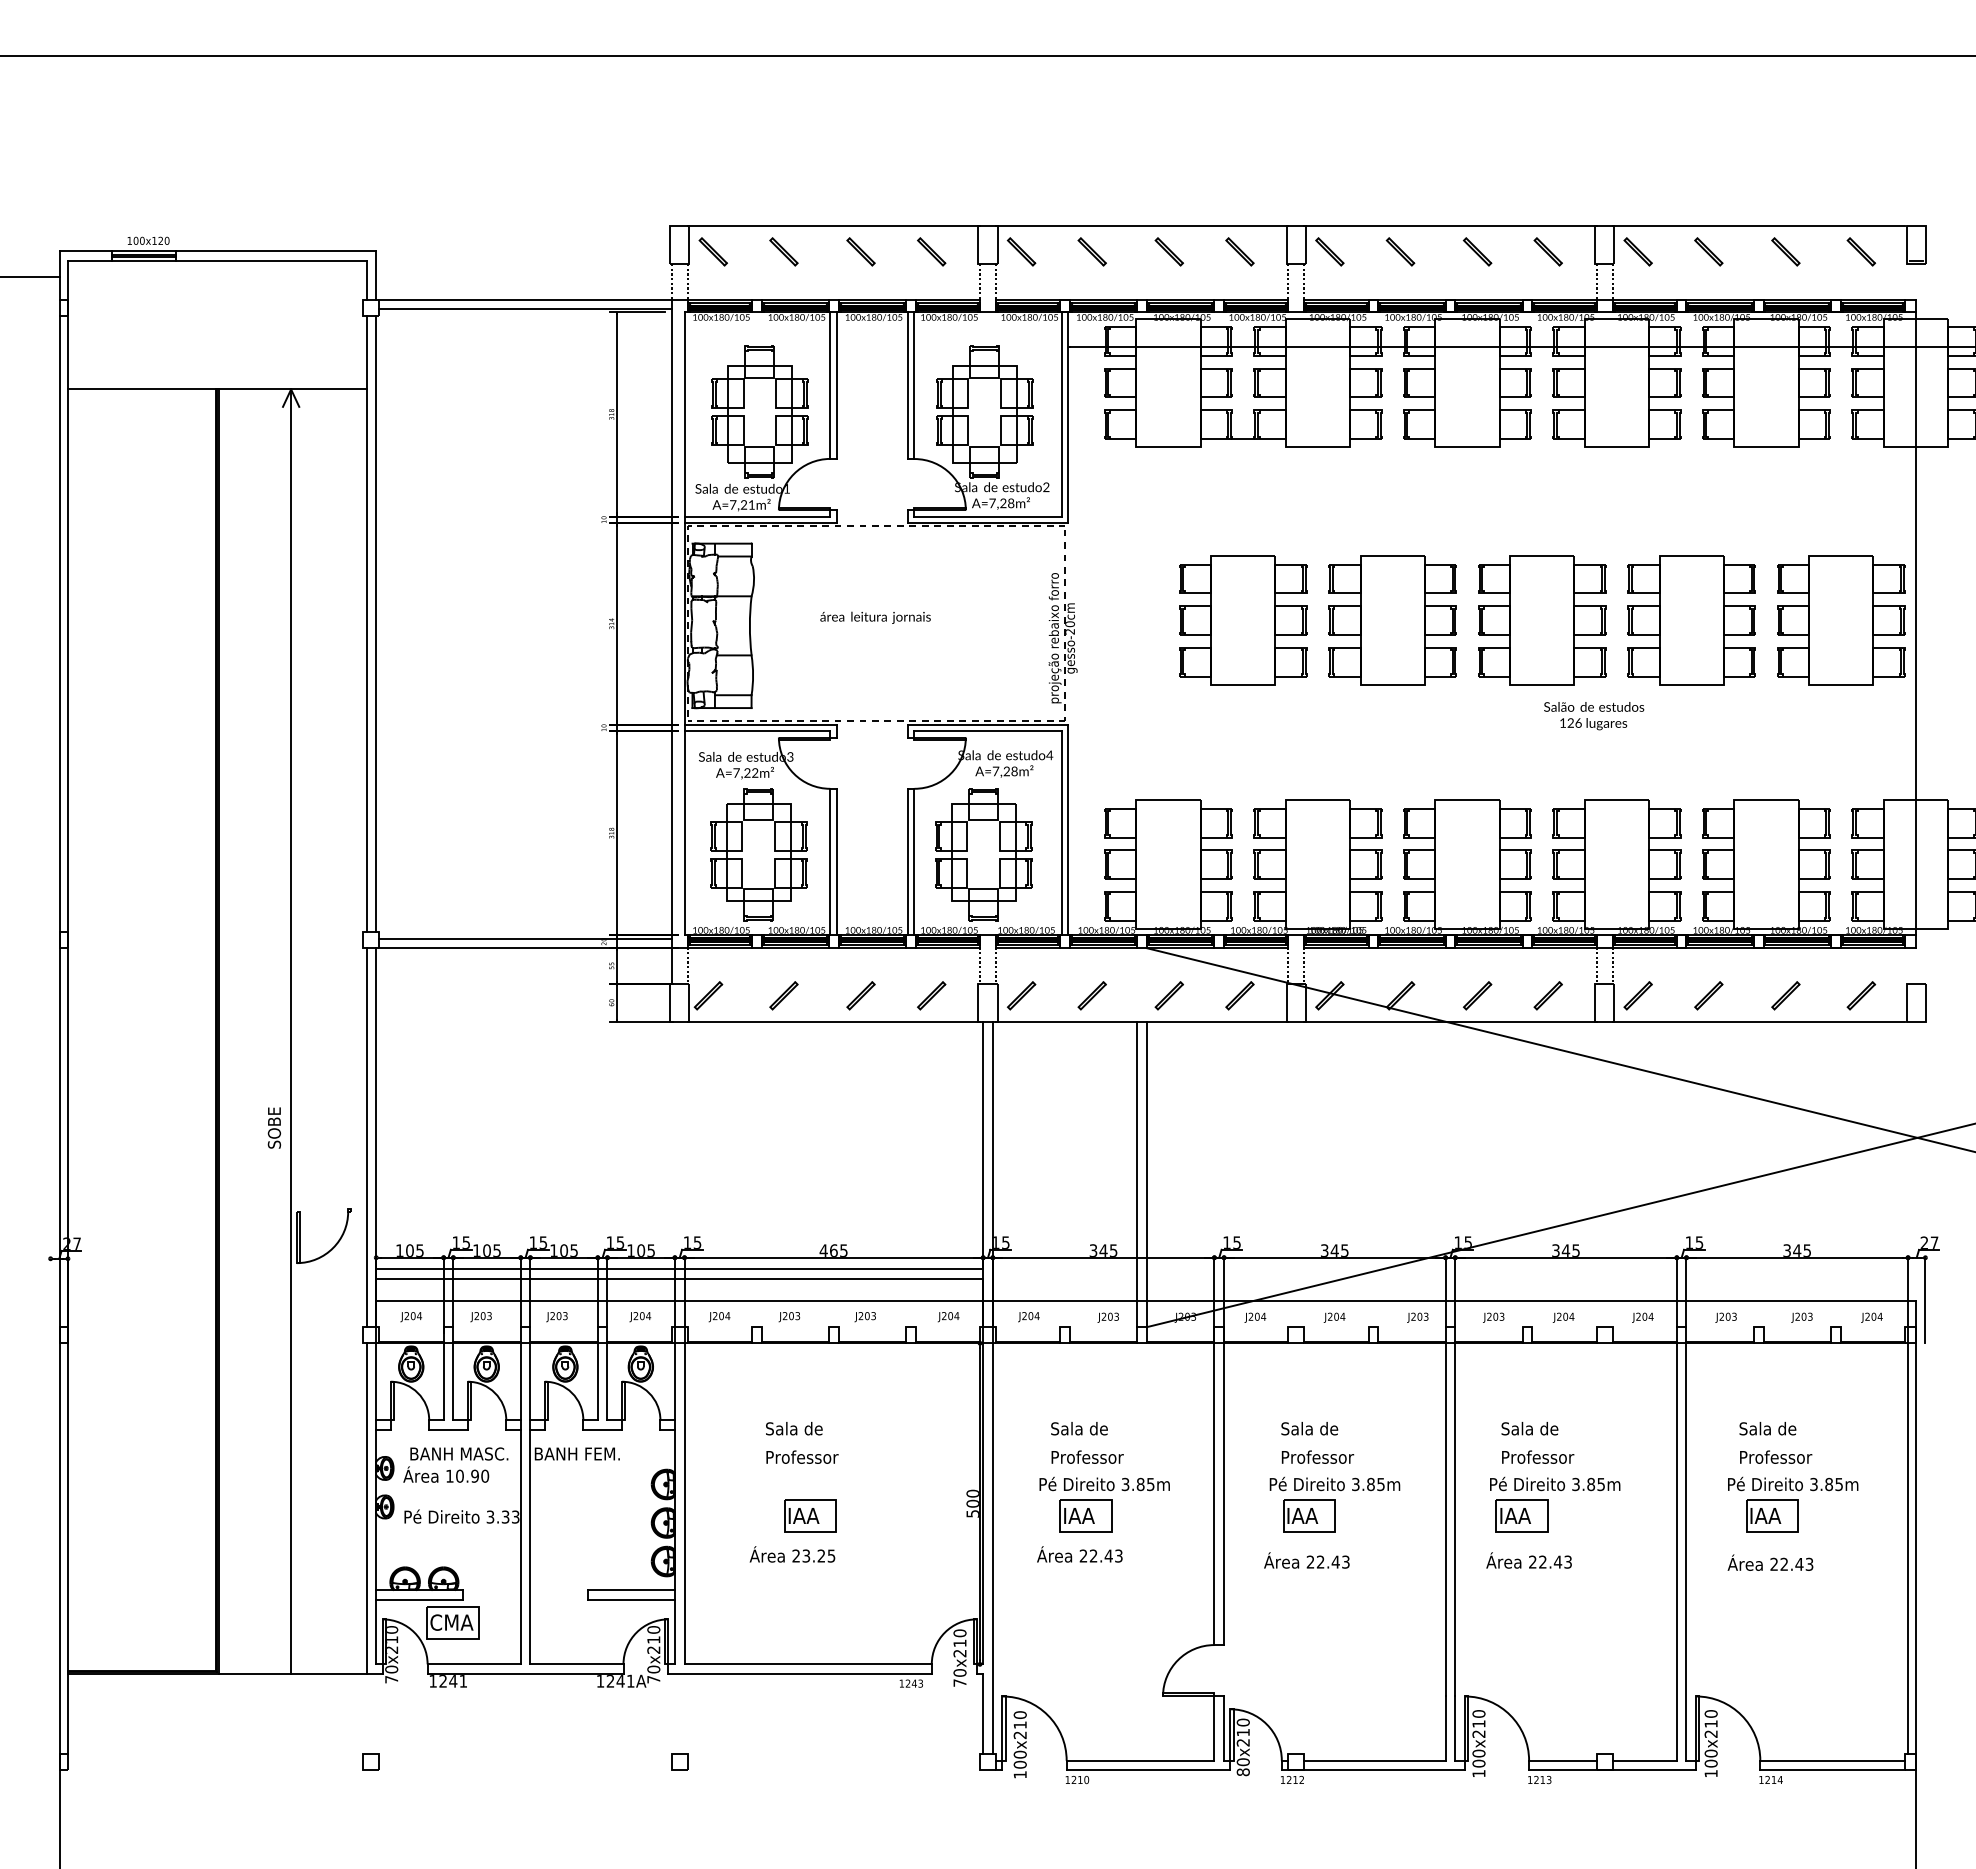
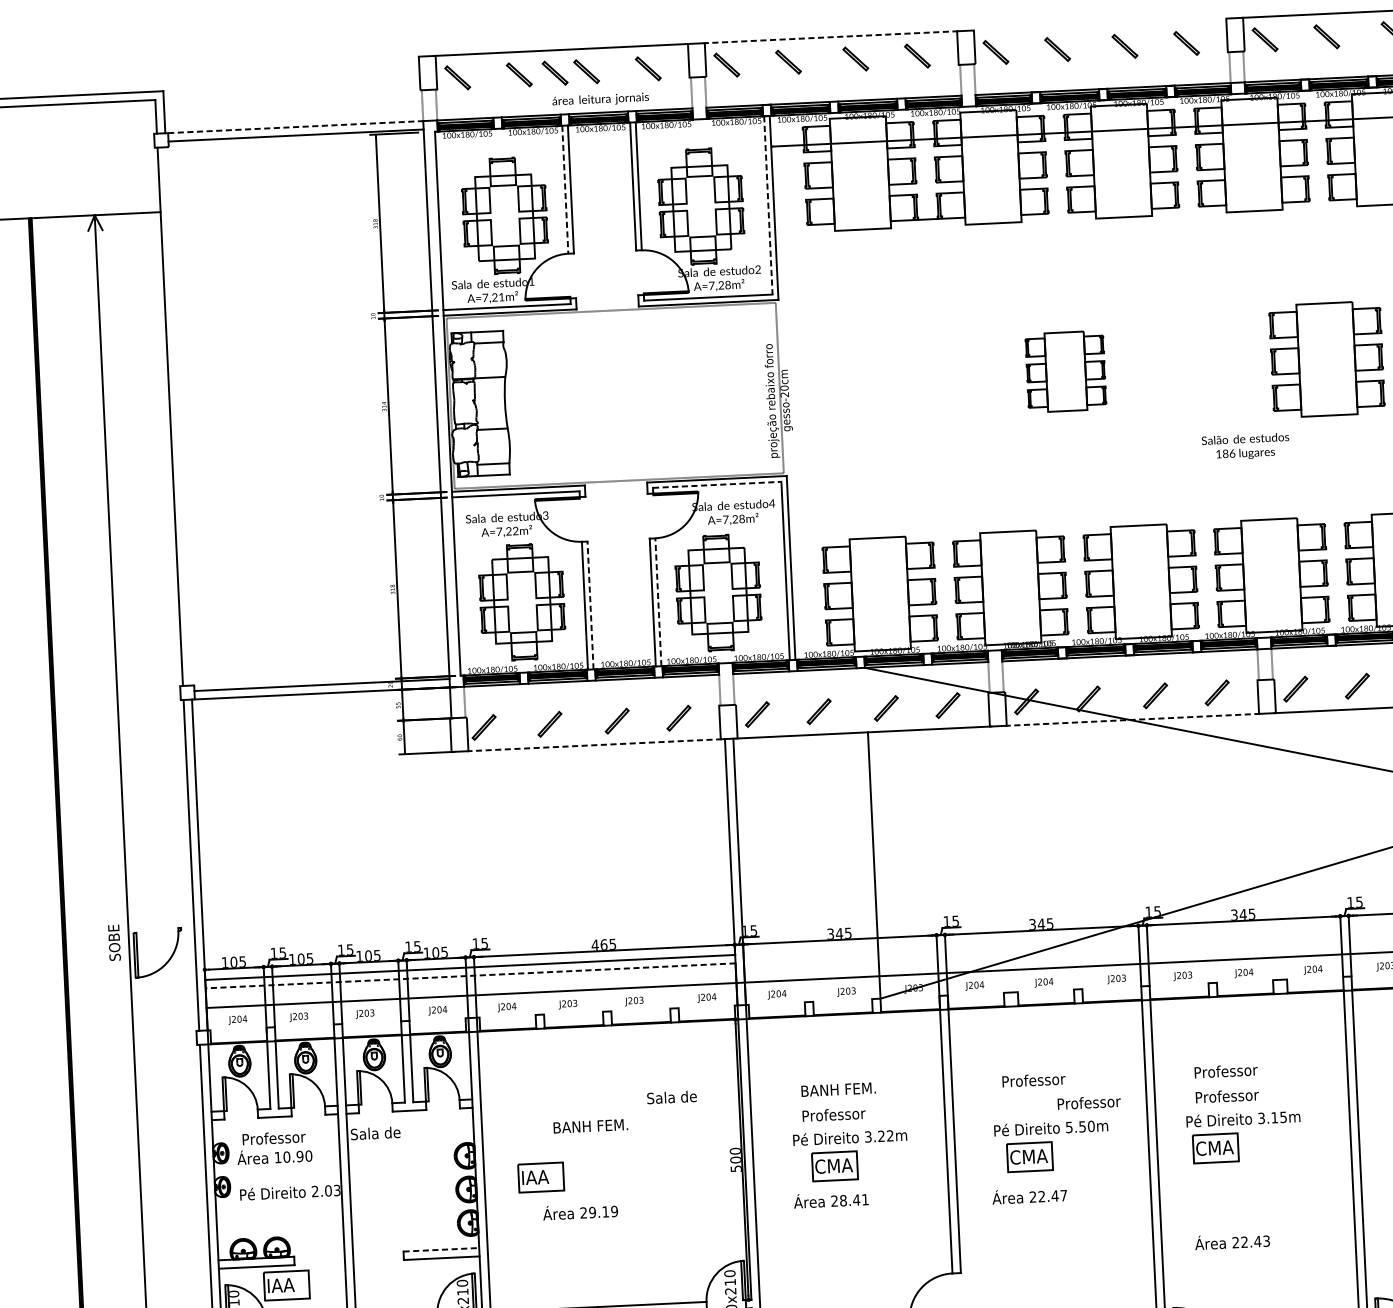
line: (1141, 225) -> (830, 37), solid -> dashed
line: (1450, 225) -> (1100, 24), removed
part: (824, 251) -> (554, 72), added
line: (526, 299) -> (296, 127), solid -> dashed
line: (830, 386) -> (565, 190), solid -> dashed
line: (1061, 414) -> (768, 205), solid -> dashed
text: (875, 617) -> (600, 99), moved
part: (1243, 620) -> (935, 377), removed
part: (1392, 620) -> (1065, 371), size x0.7
part: (1542, 620) -> (1196, 365), removed
line: (376, 623) -> (178, 416), removed
text: (1570, 723) -> (1225, 454), 126 -> 186
line: (987, 731) -> (716, 485), solid -> dashed
line: (836, 861) -> (590, 604), solid -> dashed
line: (914, 861) -> (658, 601), solid -> dashed
line: (833, 1022) -> (594, 745), solid -> dashed
line: (1449, 1022) -> (1132, 720), solid -> dashed
text: (273, 1127) -> (113, 942), moved
line: (1137, 1174) -> (865, 865), removed
line: (679, 1278) -> (470, 975), solid -> dashed
text: (794, 1428) -> (672, 1097), moved
text: (1093, 1428) -> (838, 1089), Sala de -> BANH FEM.
text: (1317, 1428) -> (1033, 1080), Sala de -> Professor
text: (1537, 1428) -> (1225, 1071), Sala de -> Professor
text: (460, 1453) -> (286, 1137), BANH MASC. -> Professor
text: (576, 1453) -> (387, 1132), BANH FEM. -> Sala de
text: (809, 1456) -> (591, 1125), Professor -> BANH FEM.
text: (1317, 1456) -> (1088, 1102), moved
text: (1145, 1484) -> (885, 1136), 3.85m -> 3.22m
text: (1368, 1484) -> (1080, 1126), 3.85m -> 5.50m
text: (1591, 1484) -> (1275, 1117), 3.85m -> 3.15m
part: (810, 1515) -> (541, 1176), moved
text: (1084, 1515) -> (833, 1165), IAA -> CMA
text: (1307, 1515) -> (1028, 1156), IAA -> CMA
text: (1520, 1515) -> (1214, 1147), IAA -> CMA
text: (497, 1516) -> (321, 1190), 3.33 -> 2.03
text: (818, 1555) -> (603, 1211), 23.25 -> 29.19
text: (1105, 1555) -> (853, 1199), 22.43 -> 28.41
text: (1528, 1560) -> (1231, 1241), moved
text: (1345, 1561) -> (1063, 1195), 22.43 -> 22.47
line: (632, 1590) -> (442, 1249), solid -> dashed
text: (451, 1622) -> (285, 1285), CMA -> IAA

